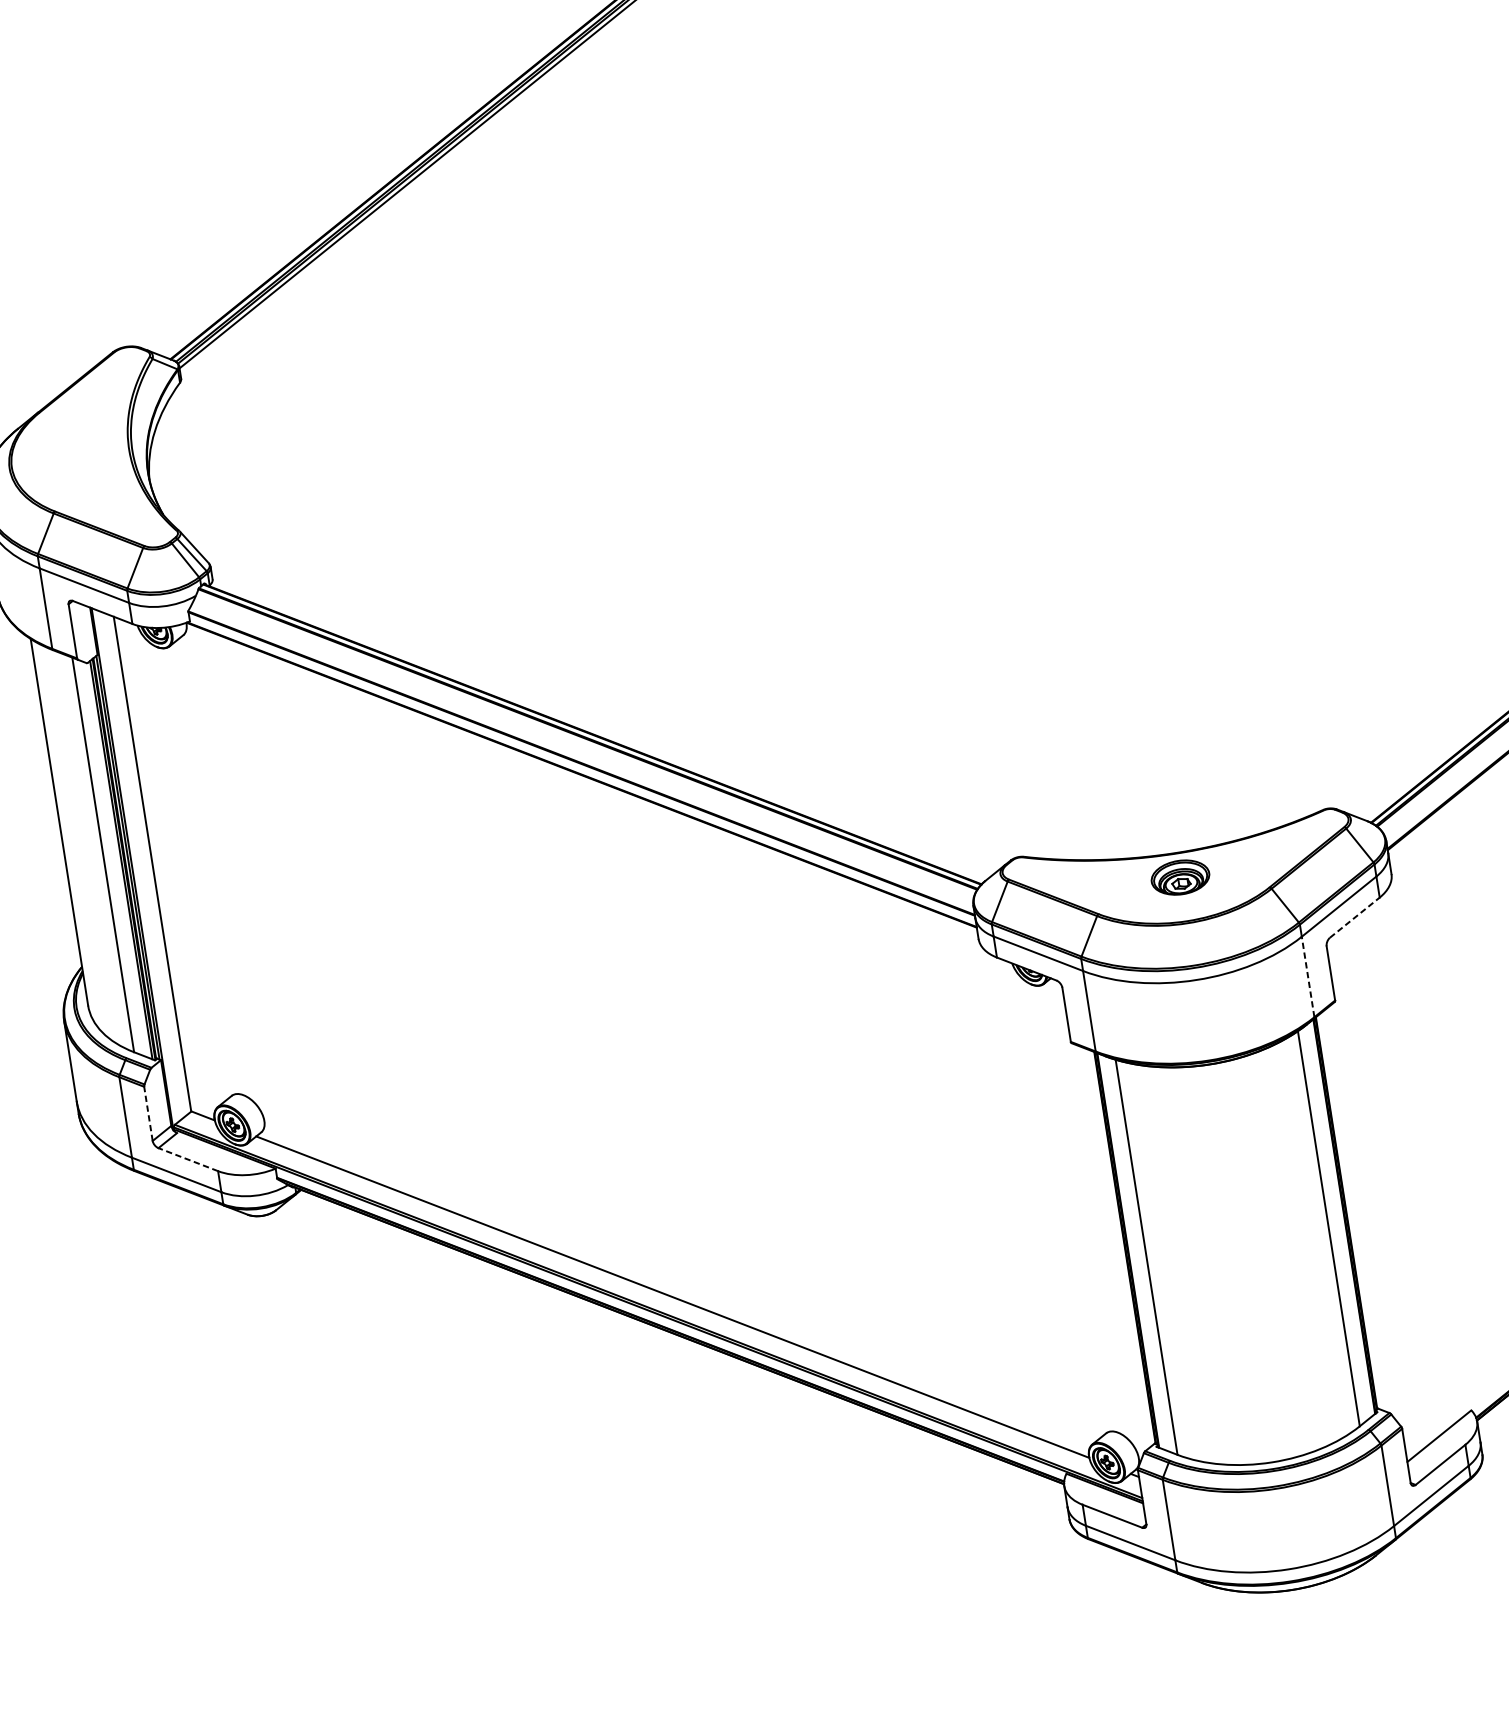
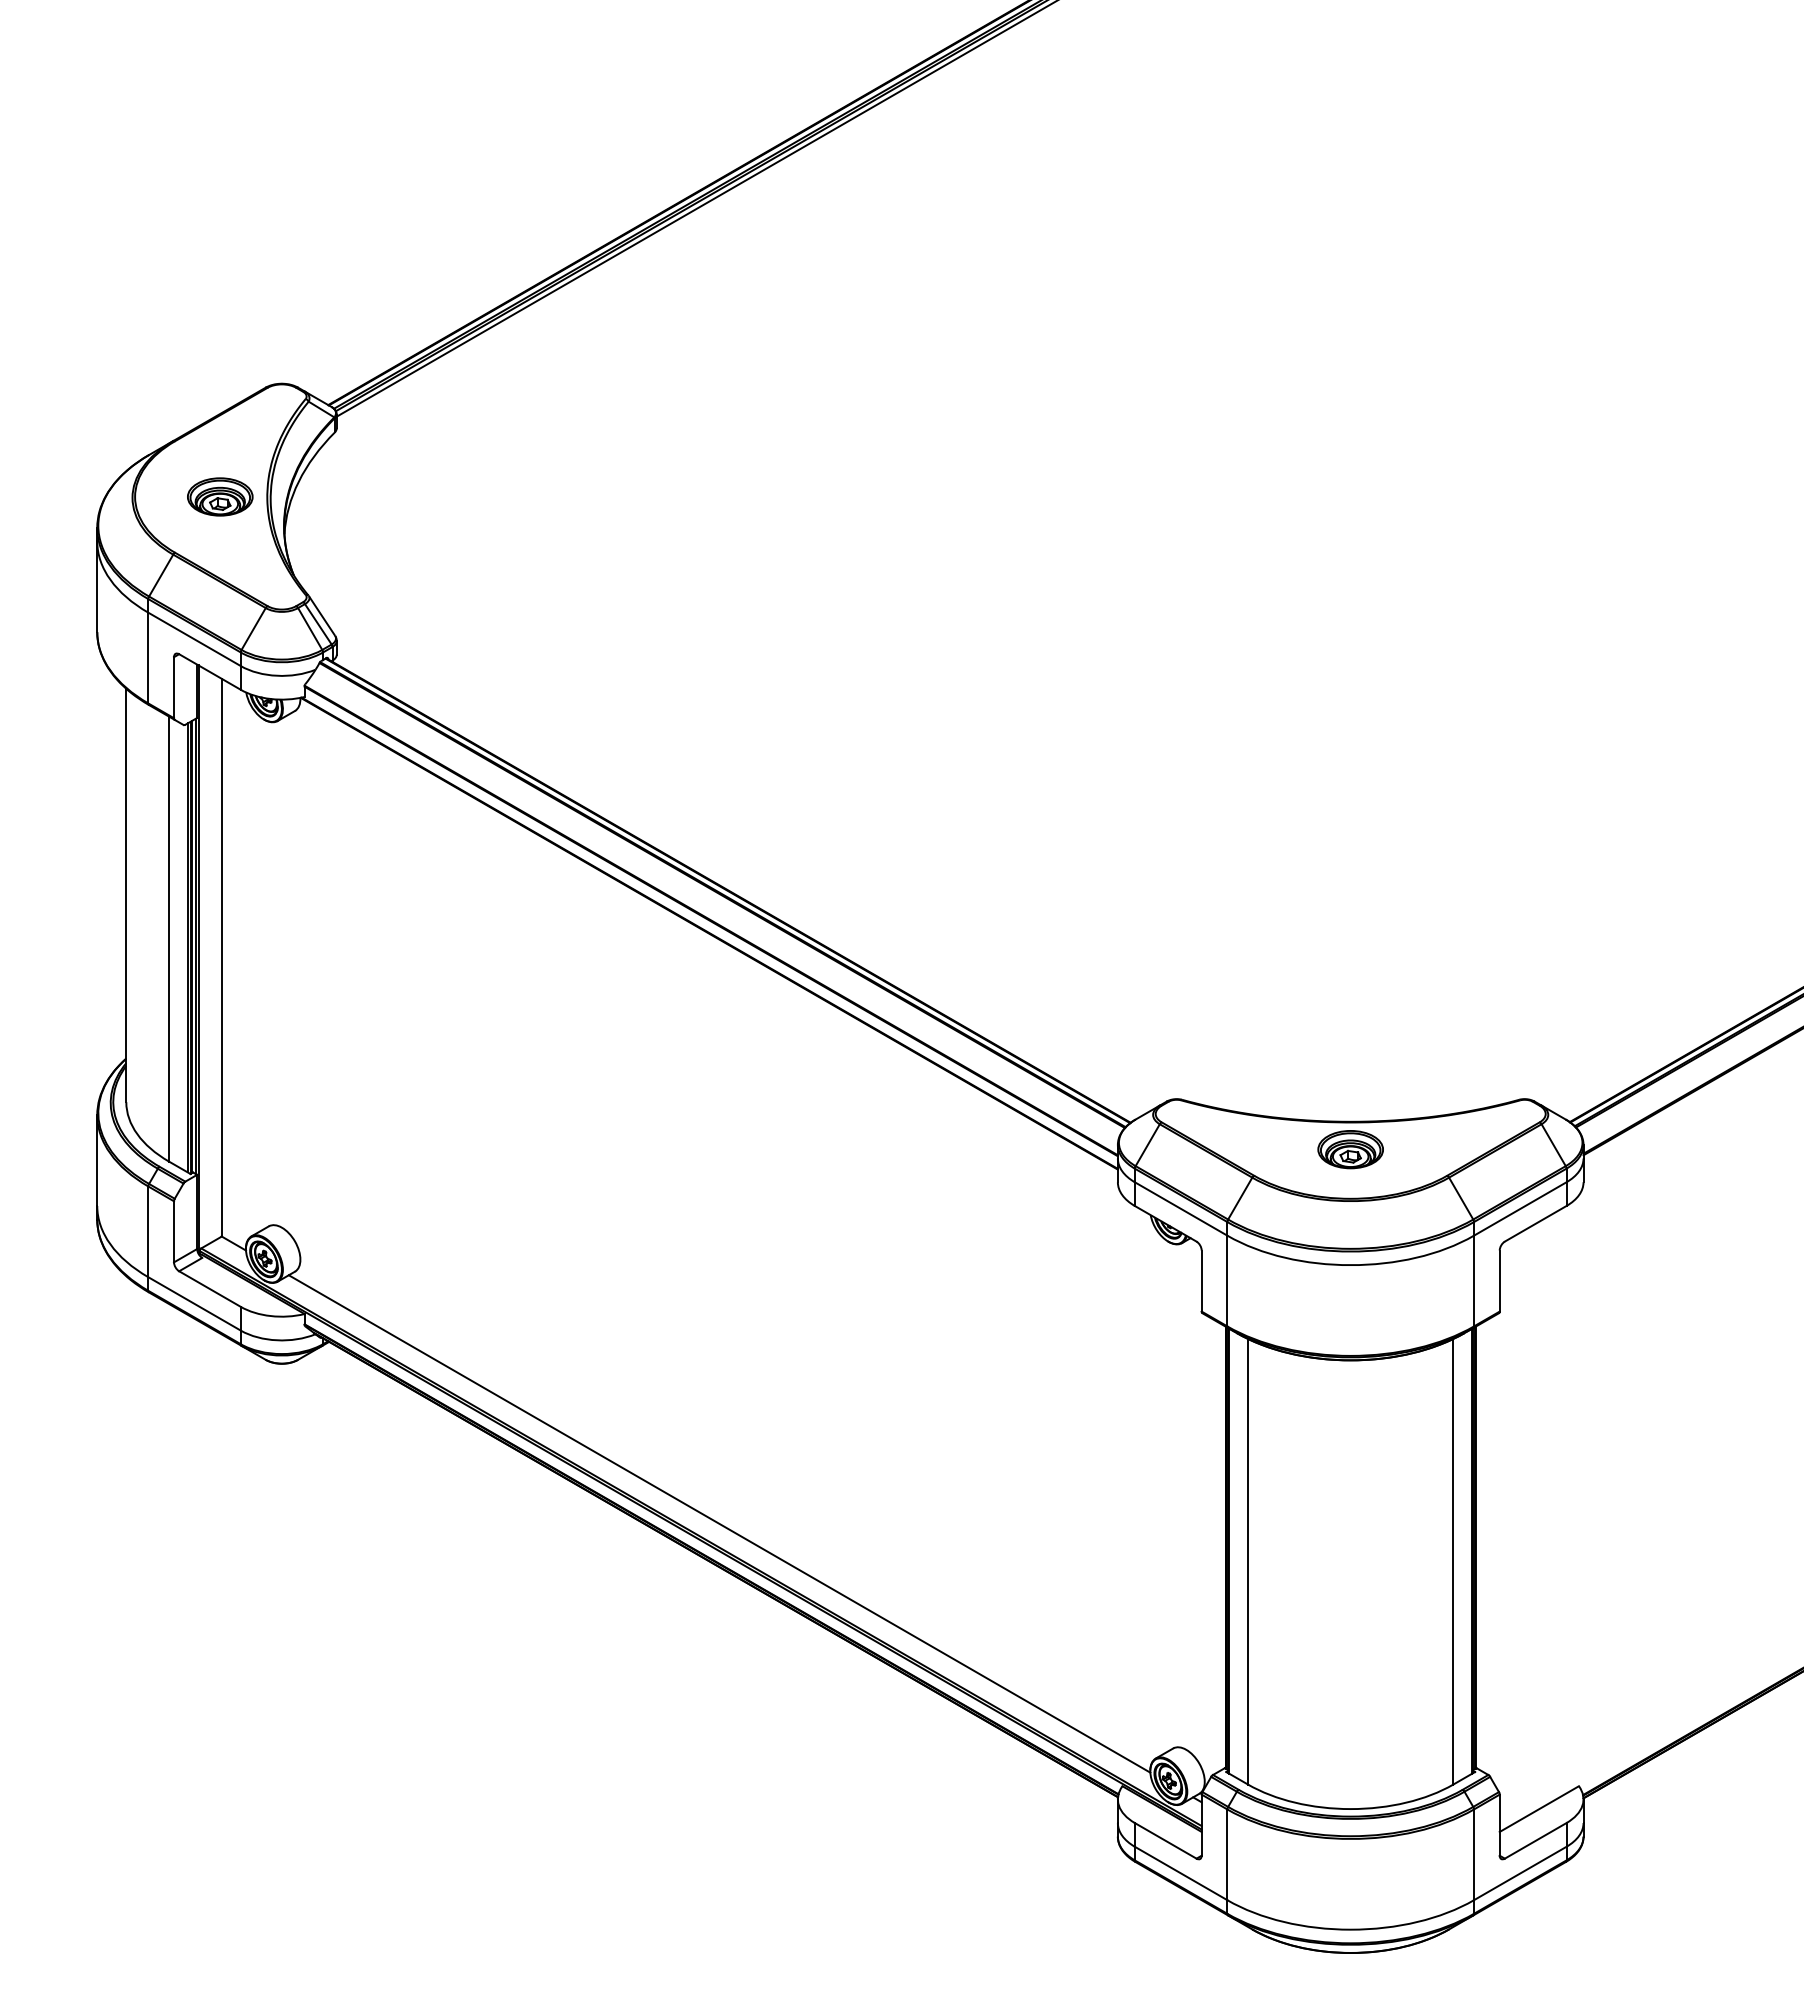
part: (87, 455) -> (220, 496), added
line: (1354, 917) -> (1535, 1223), dashed -> solid
line: (1308, 976) -> (1474, 1280), dashed -> solid
line: (148, 1113) -> (174, 1231), dashed -> solid
line: (188, 1159) -> (210, 1289), dashed -> solid

